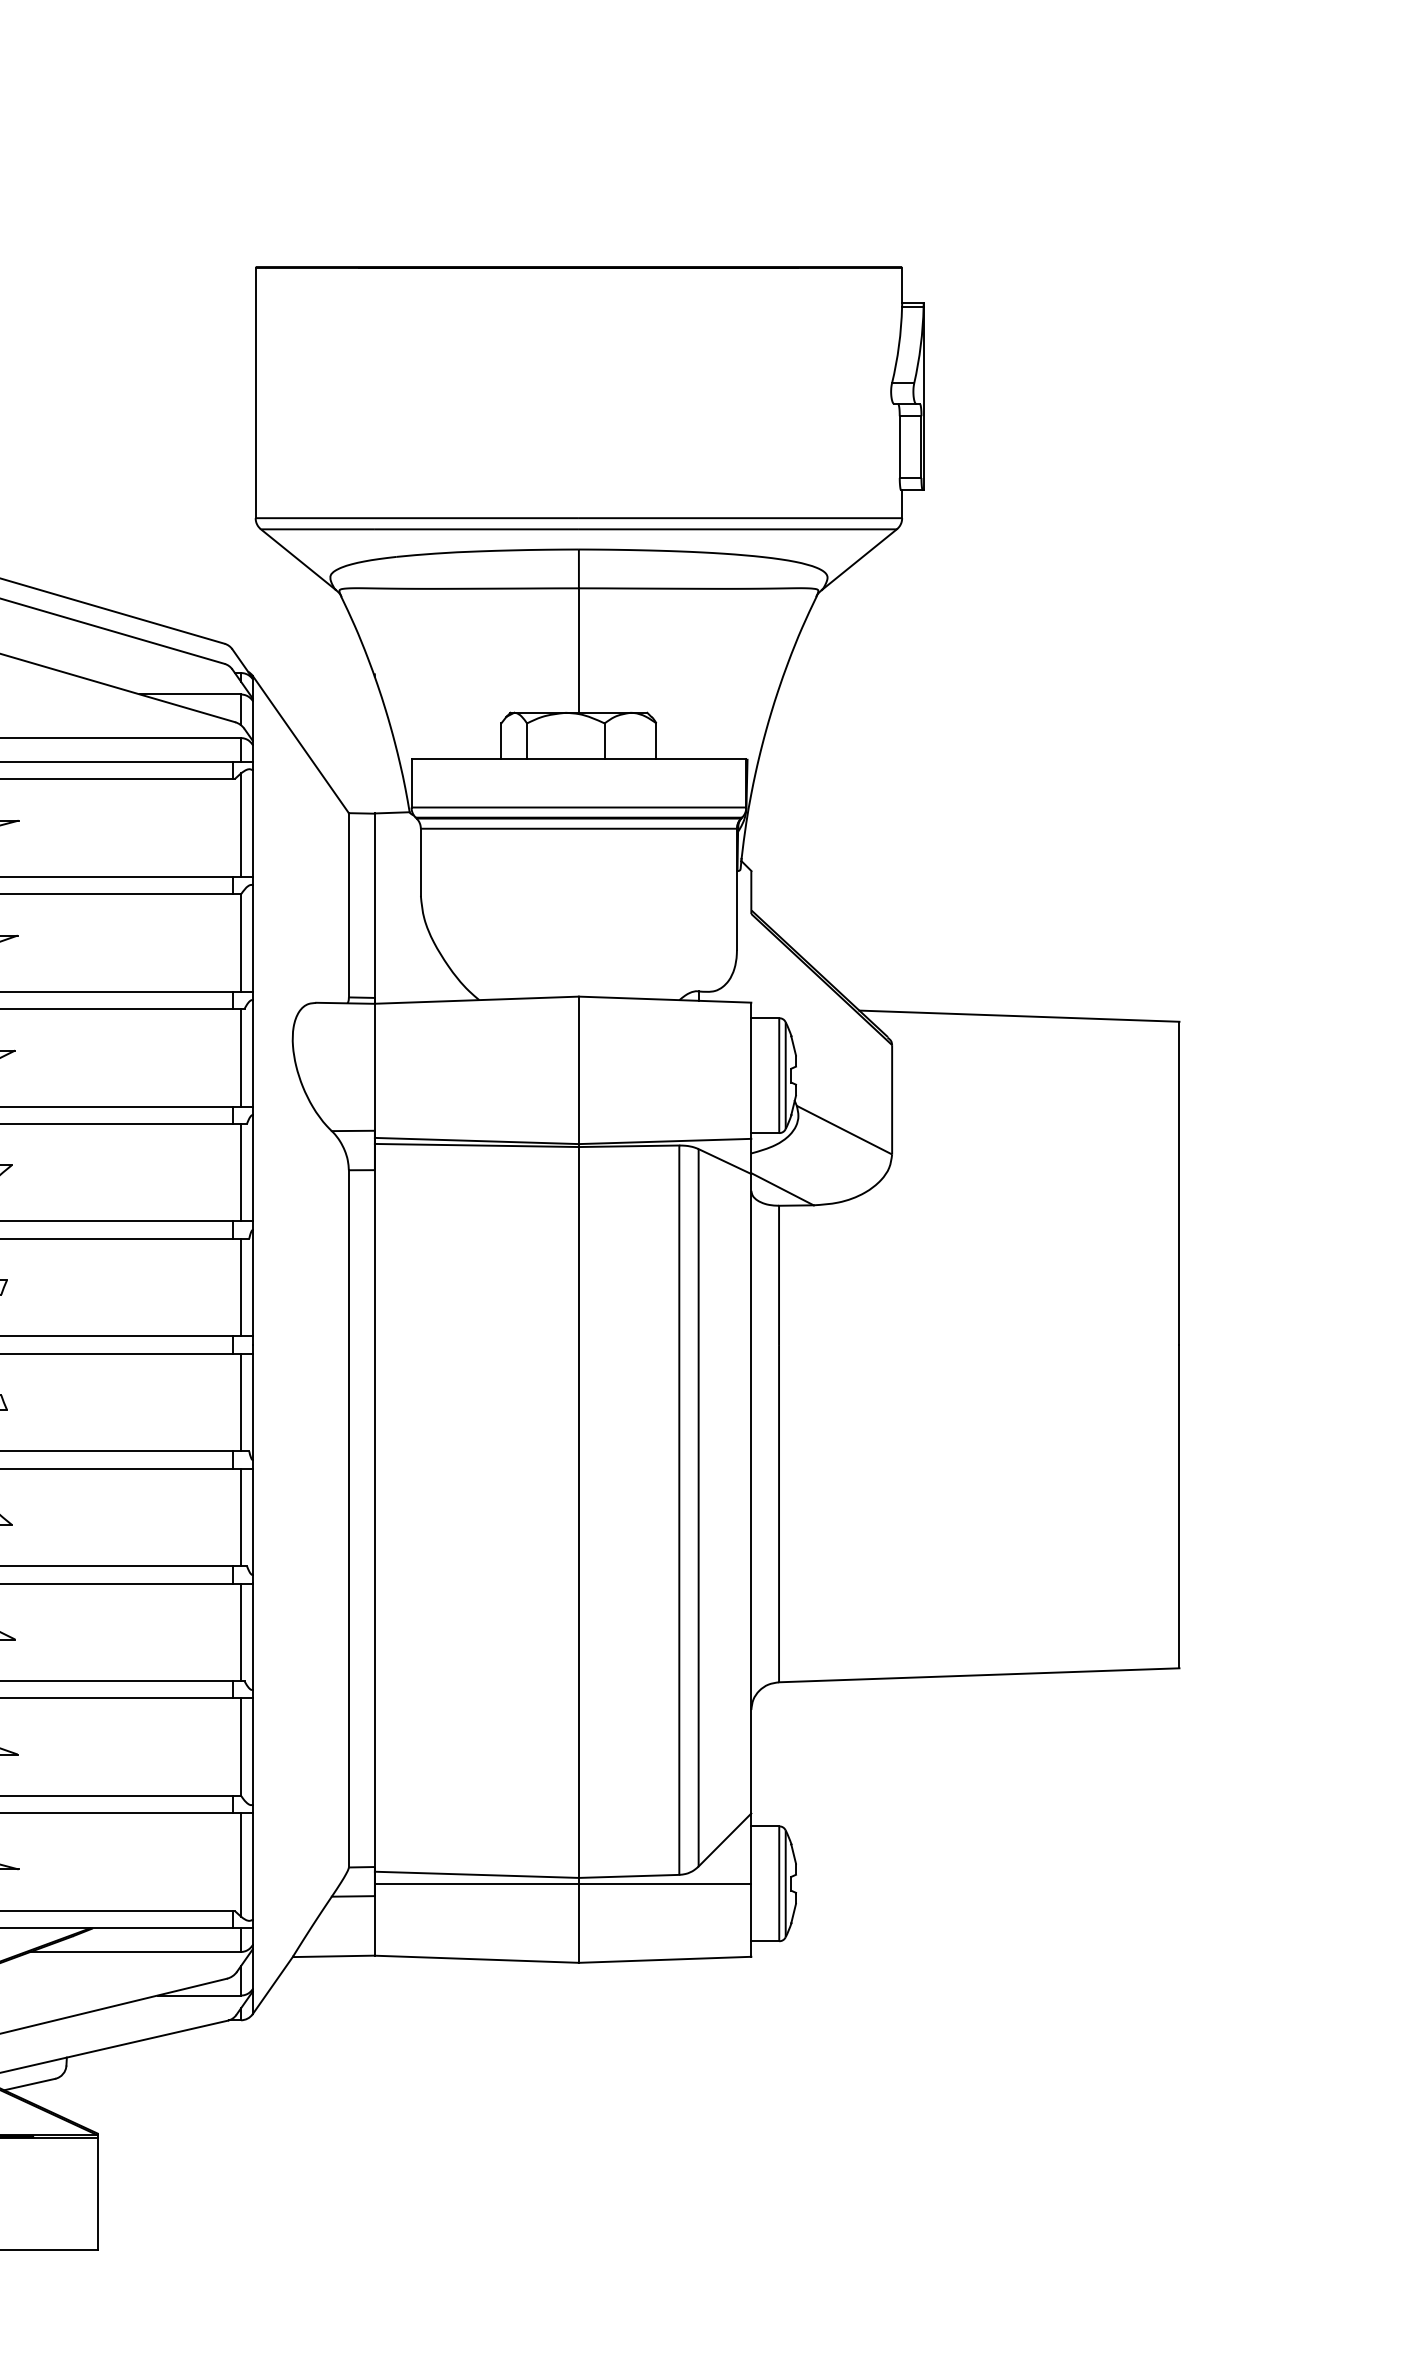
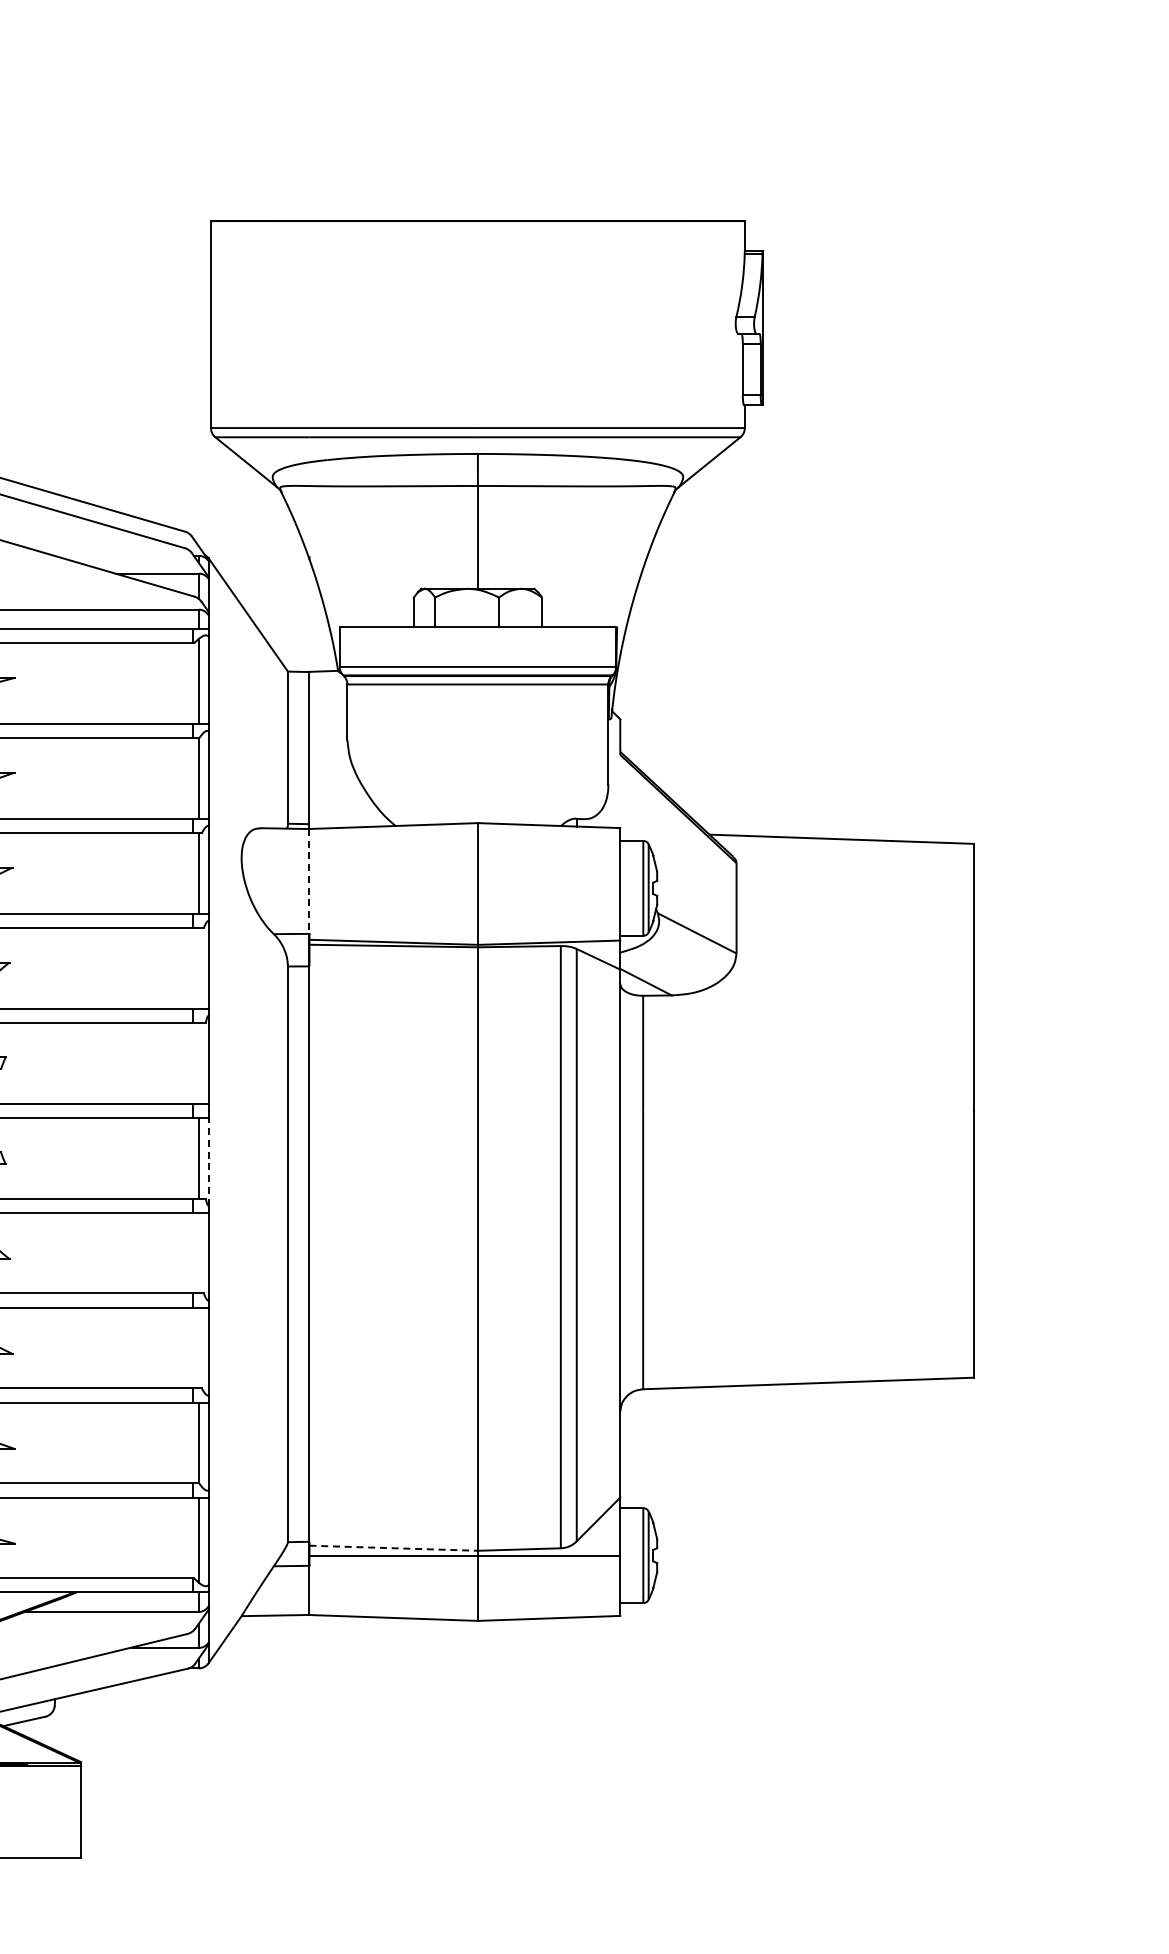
line: (374, 1070) -> (309, 884), solid -> dashed
line: (240, 1172) -> (198, 968), removed
line: (240, 1287) -> (198, 1063), removed
line: (252, 1406) -> (208, 1161), solid -> dashed
line: (240, 1516) -> (198, 1252), removed
line: (240, 1631) -> (198, 1347), removed
line: (477, 1875) -> (394, 1548), solid -> dashed

